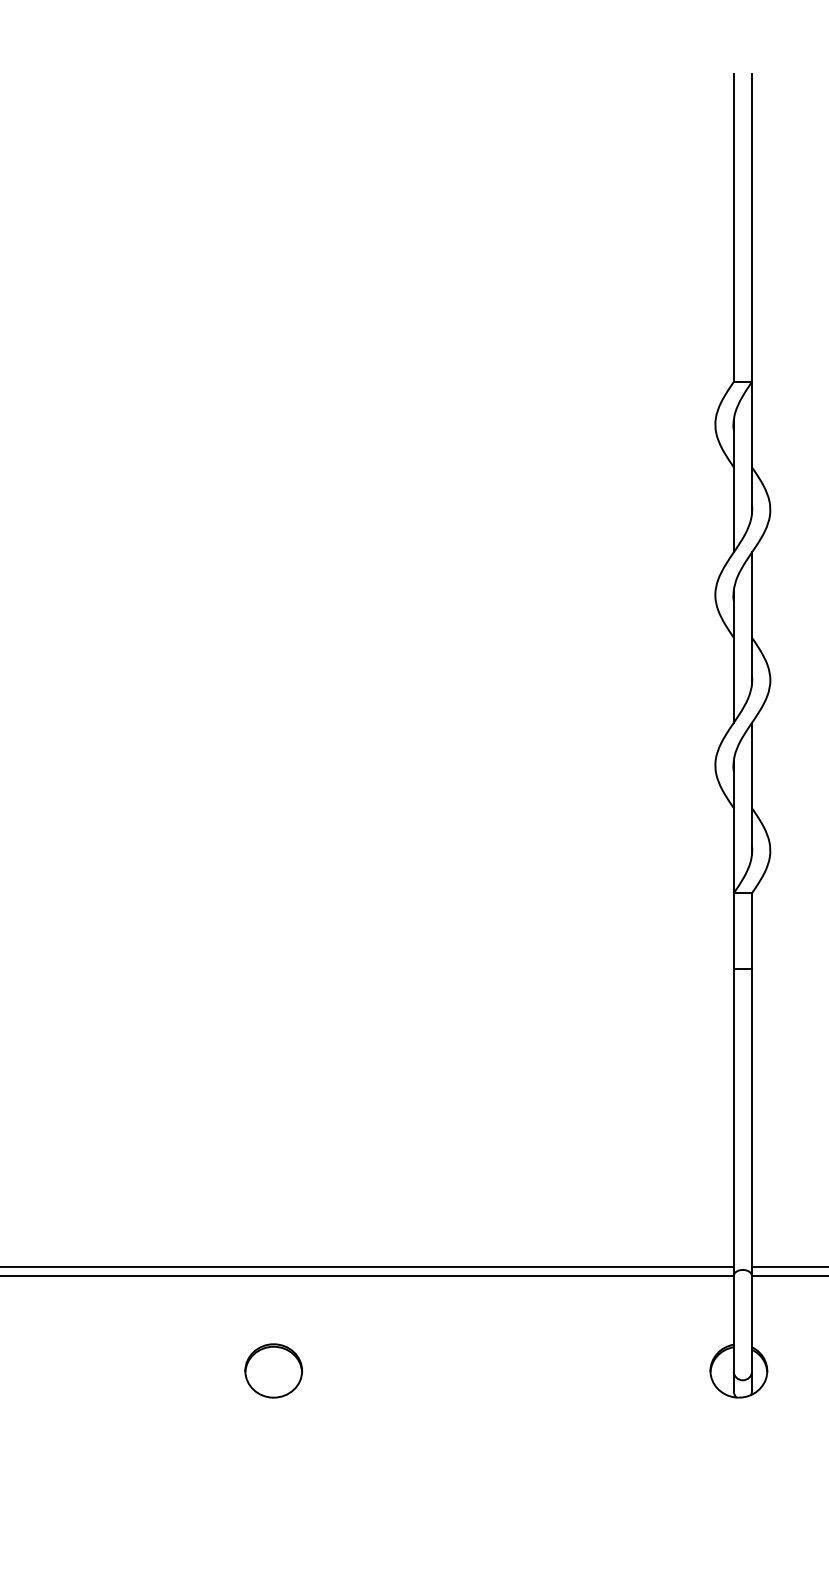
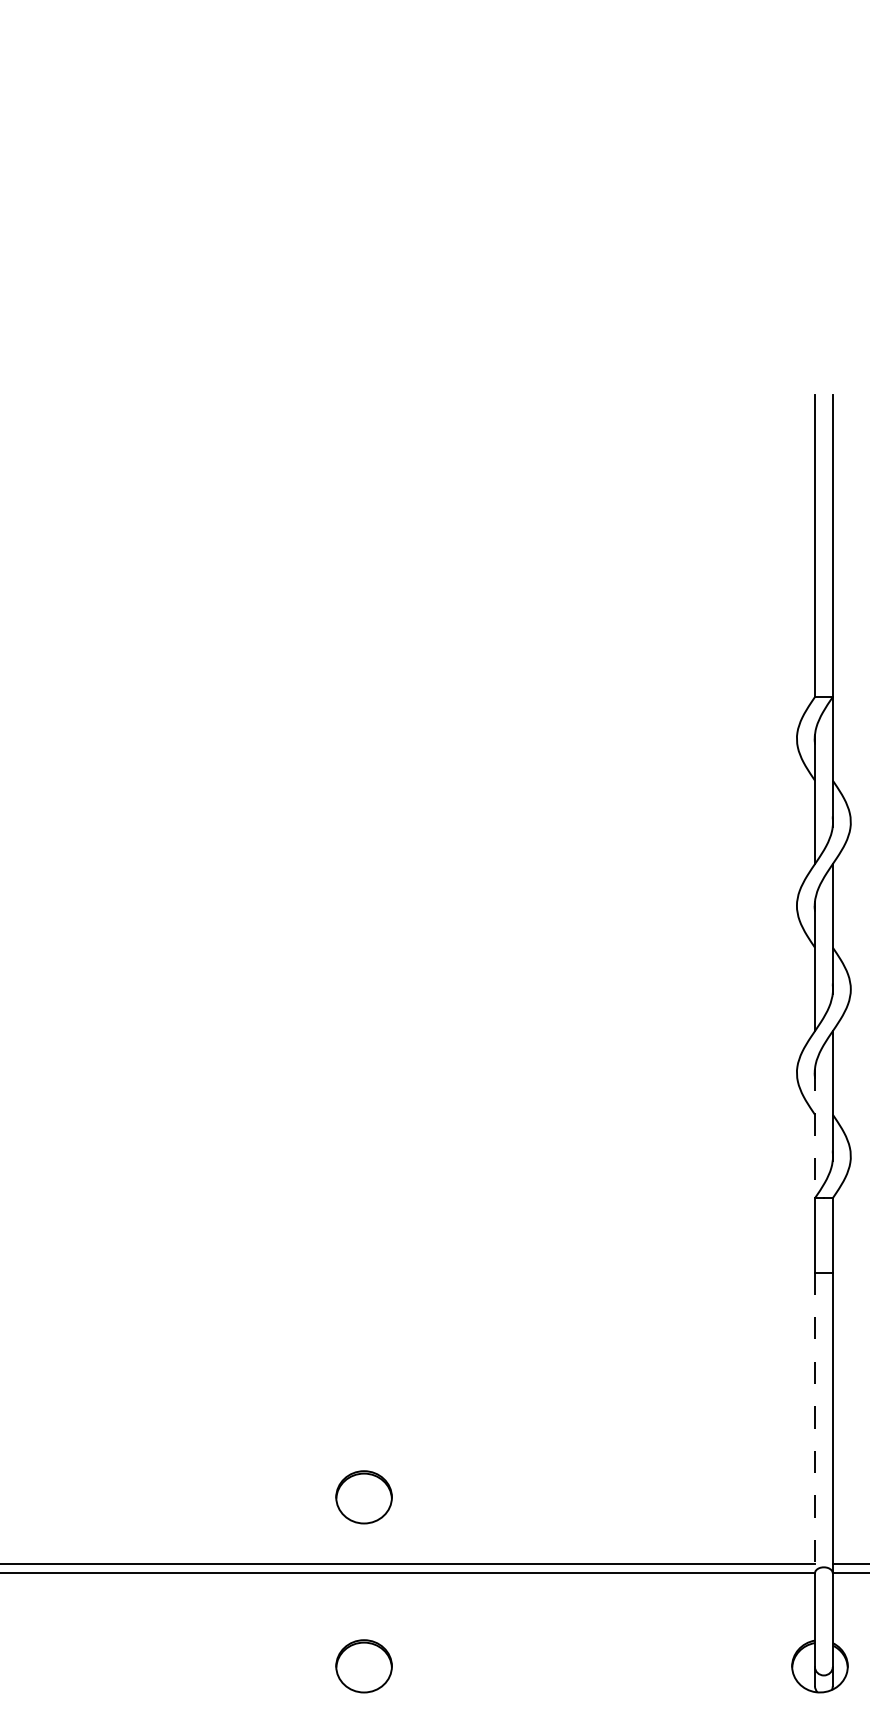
line: (733, 827) -> (814, 1133), solid -> dashed
line: (733, 1123) -> (814, 1423), solid -> dashed
part: (273, 1198) -> (363, 1497), added

